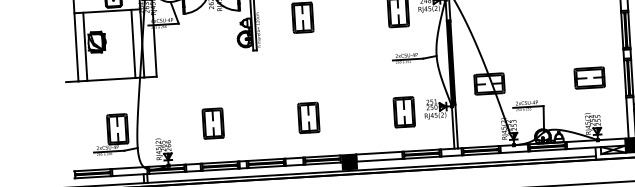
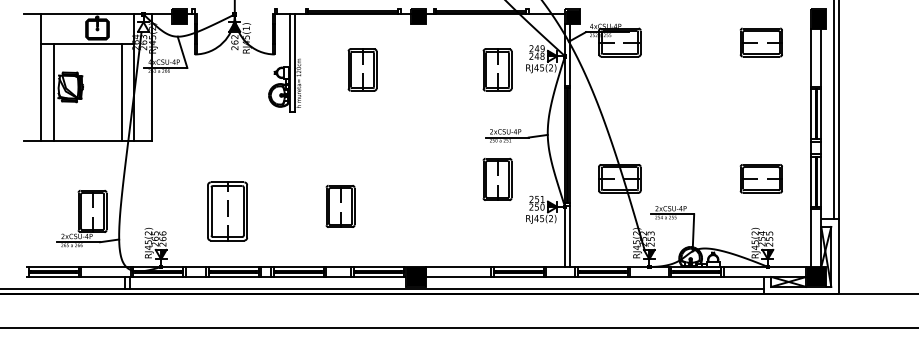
part: (404, 112) -> (497, 179), moved
part: (308, 117) -> (340, 206), moved
part: (213, 123) -> (227, 211), size x1.4

